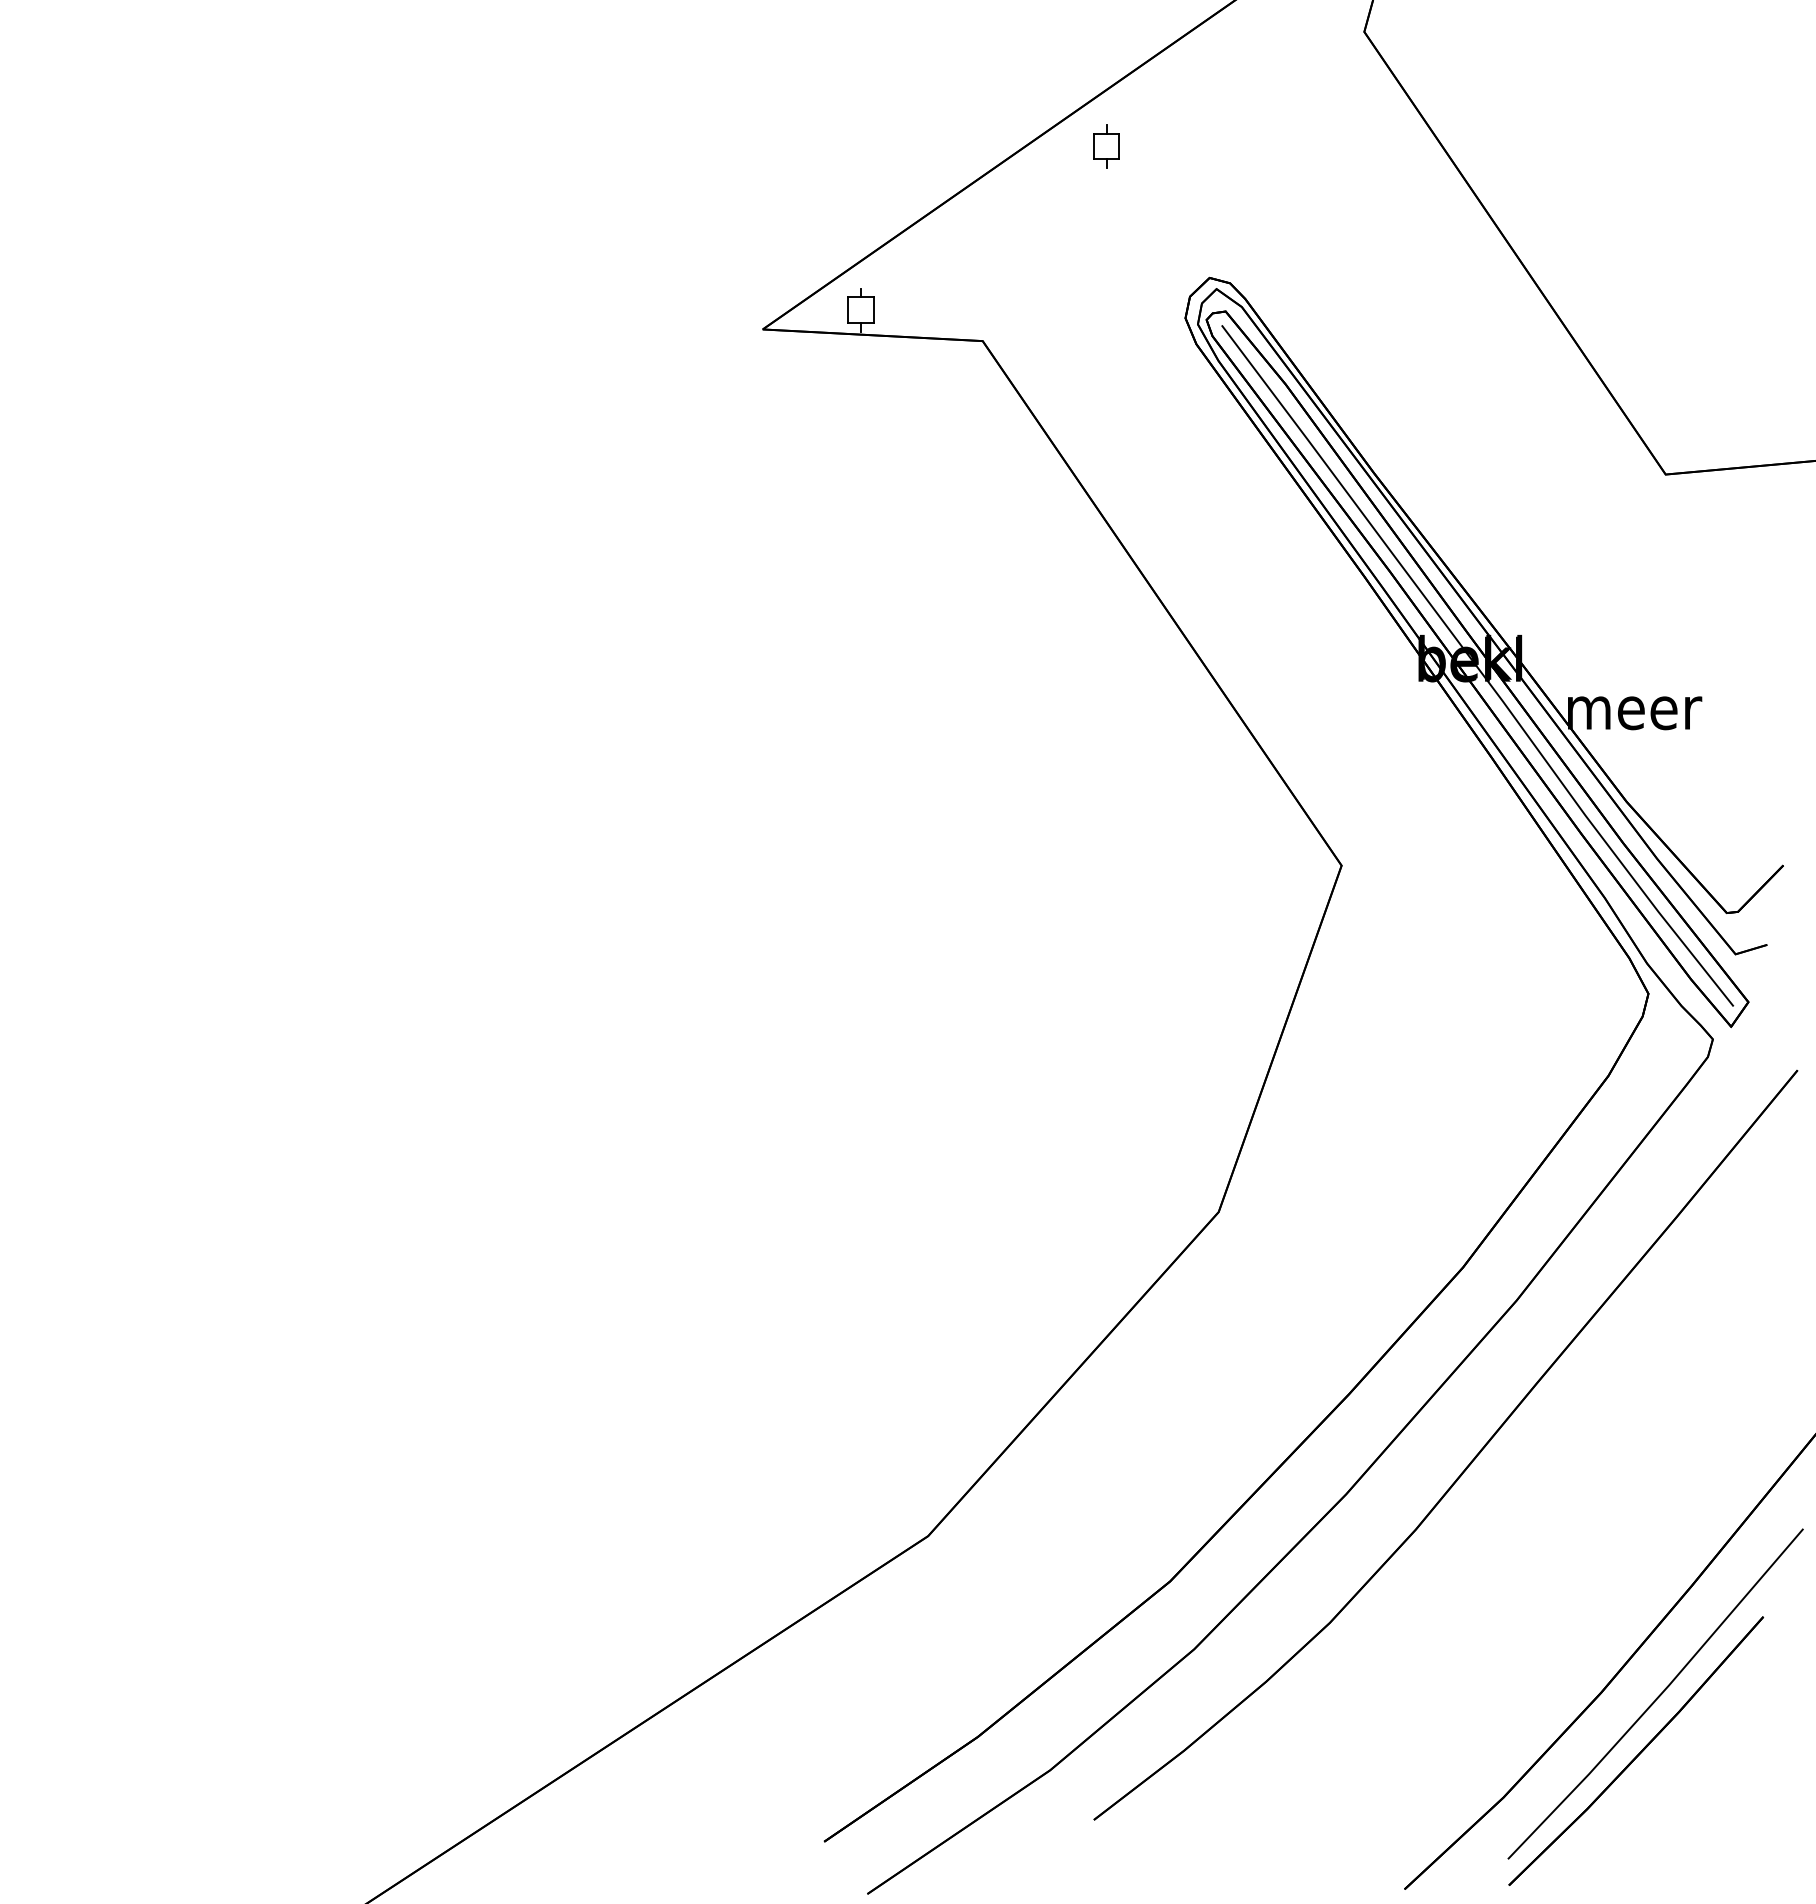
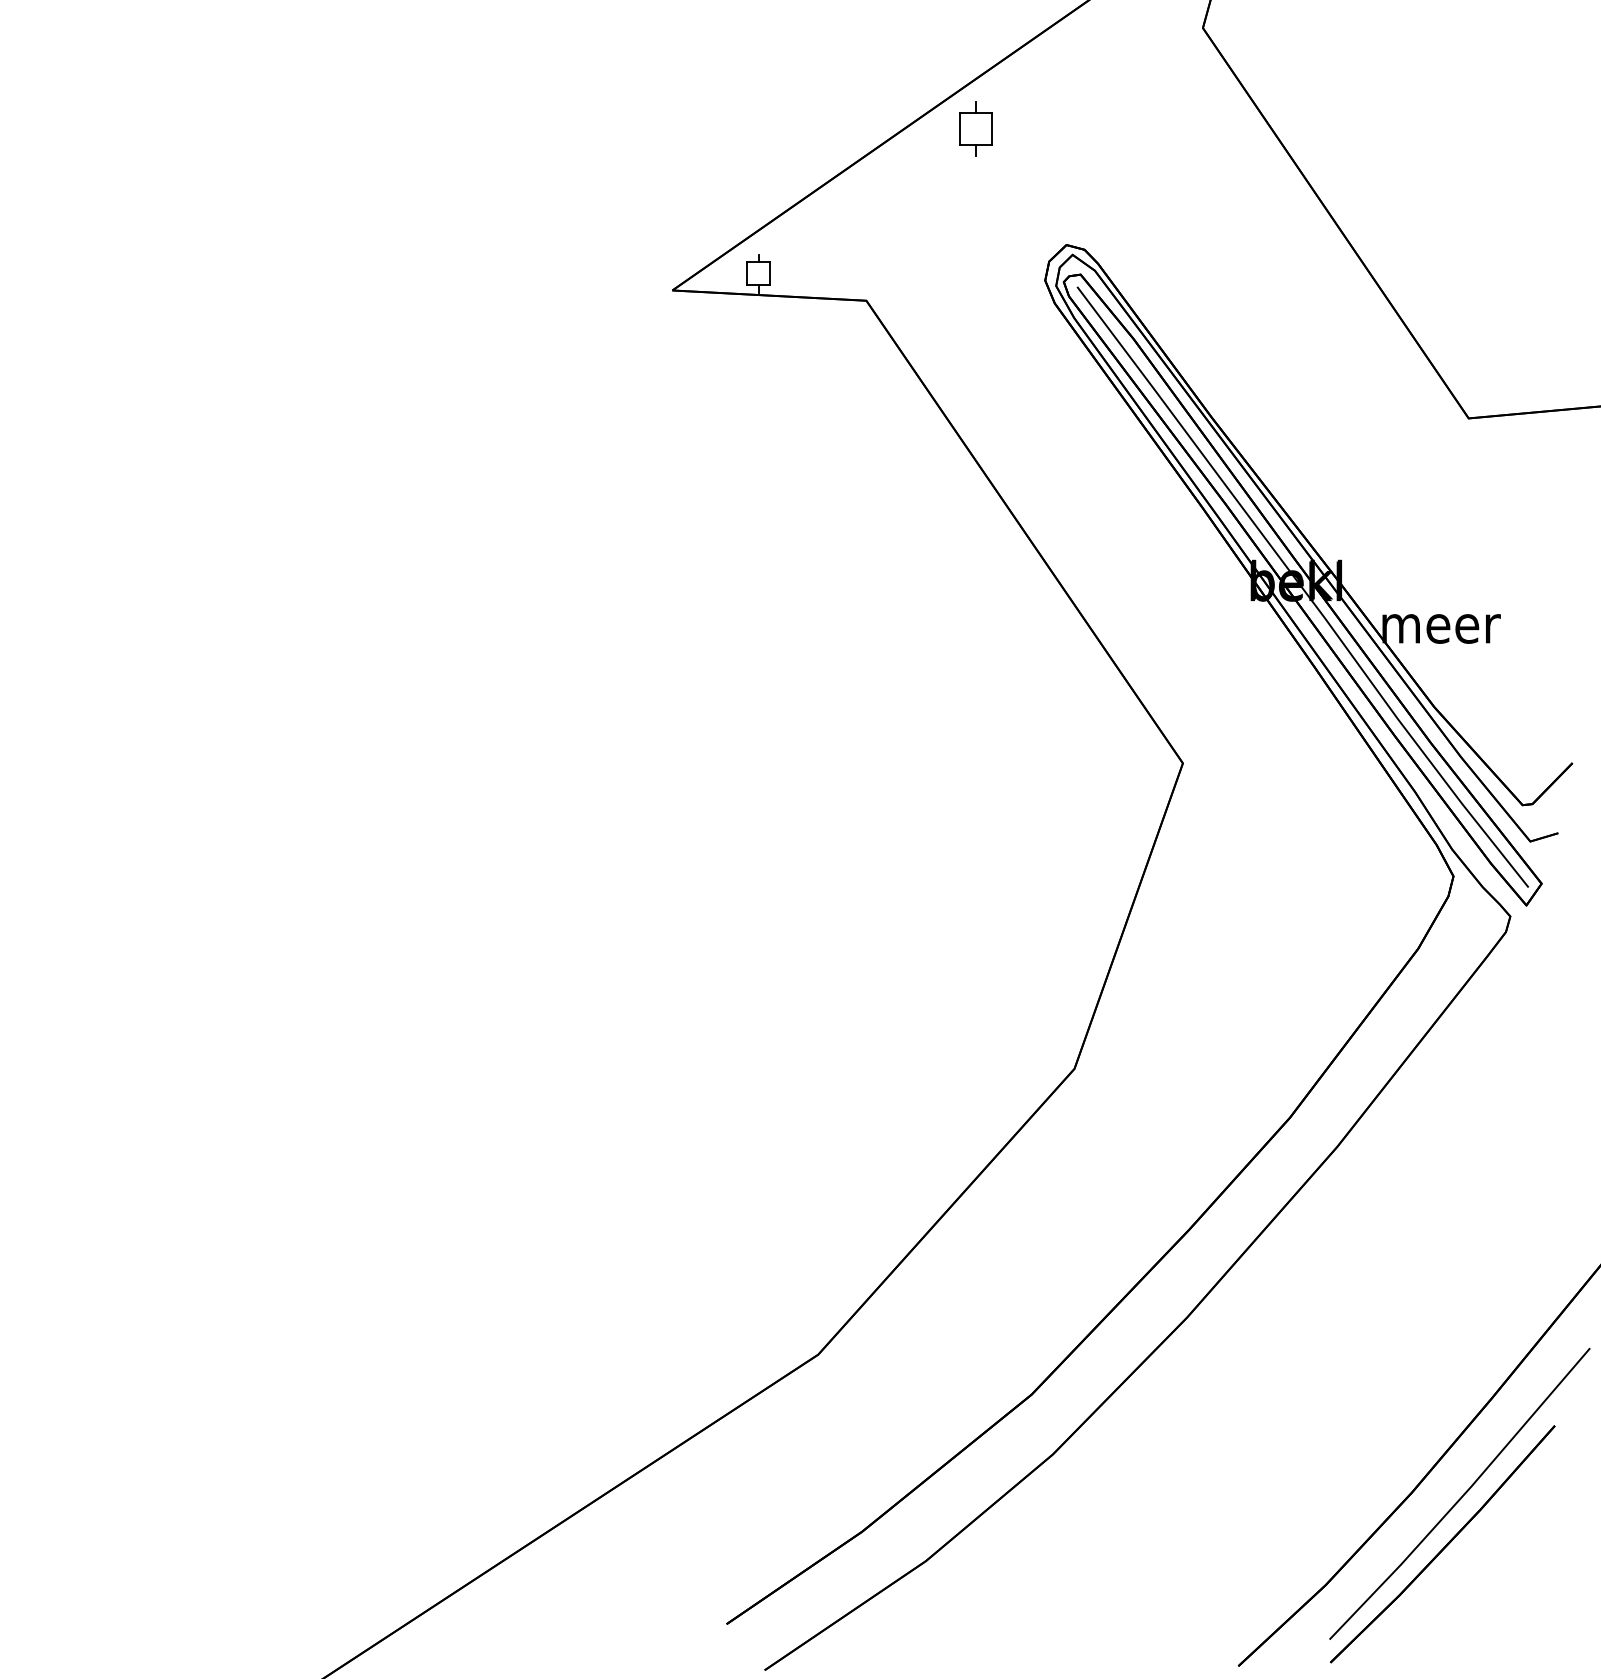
part: (1106, 146) -> (975, 129), size x1.4
part: (1470, 1461) -> (1296, 1288), removed

